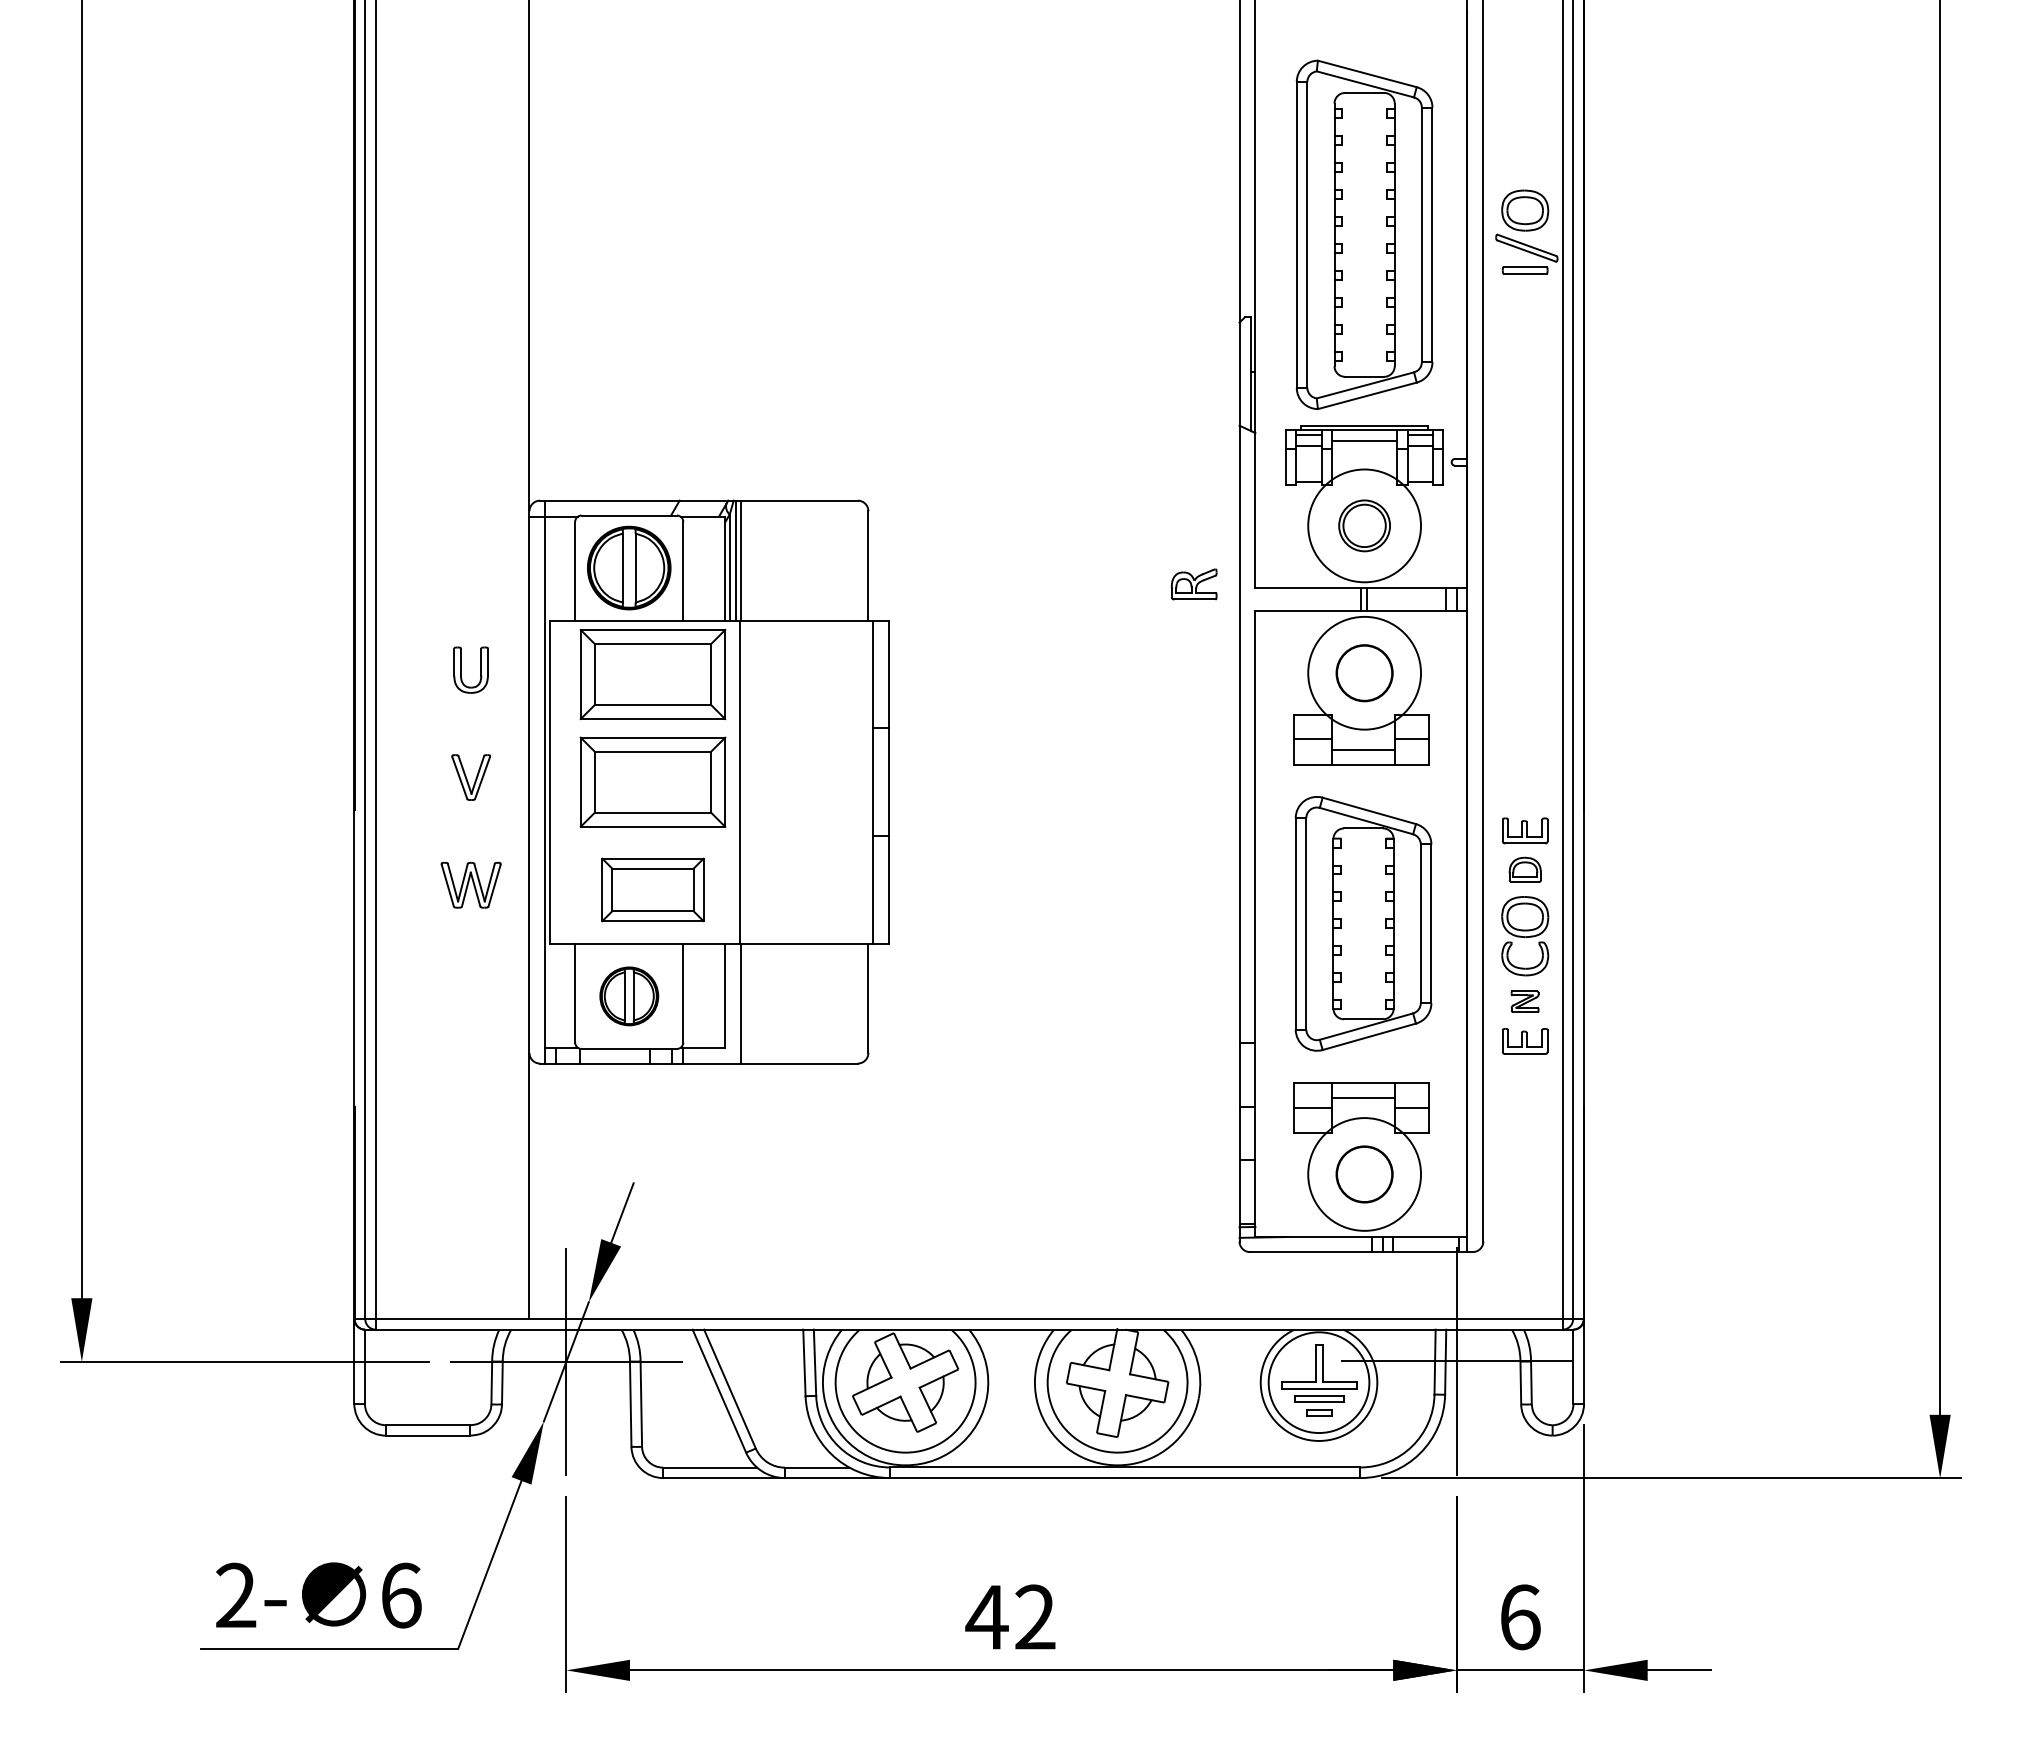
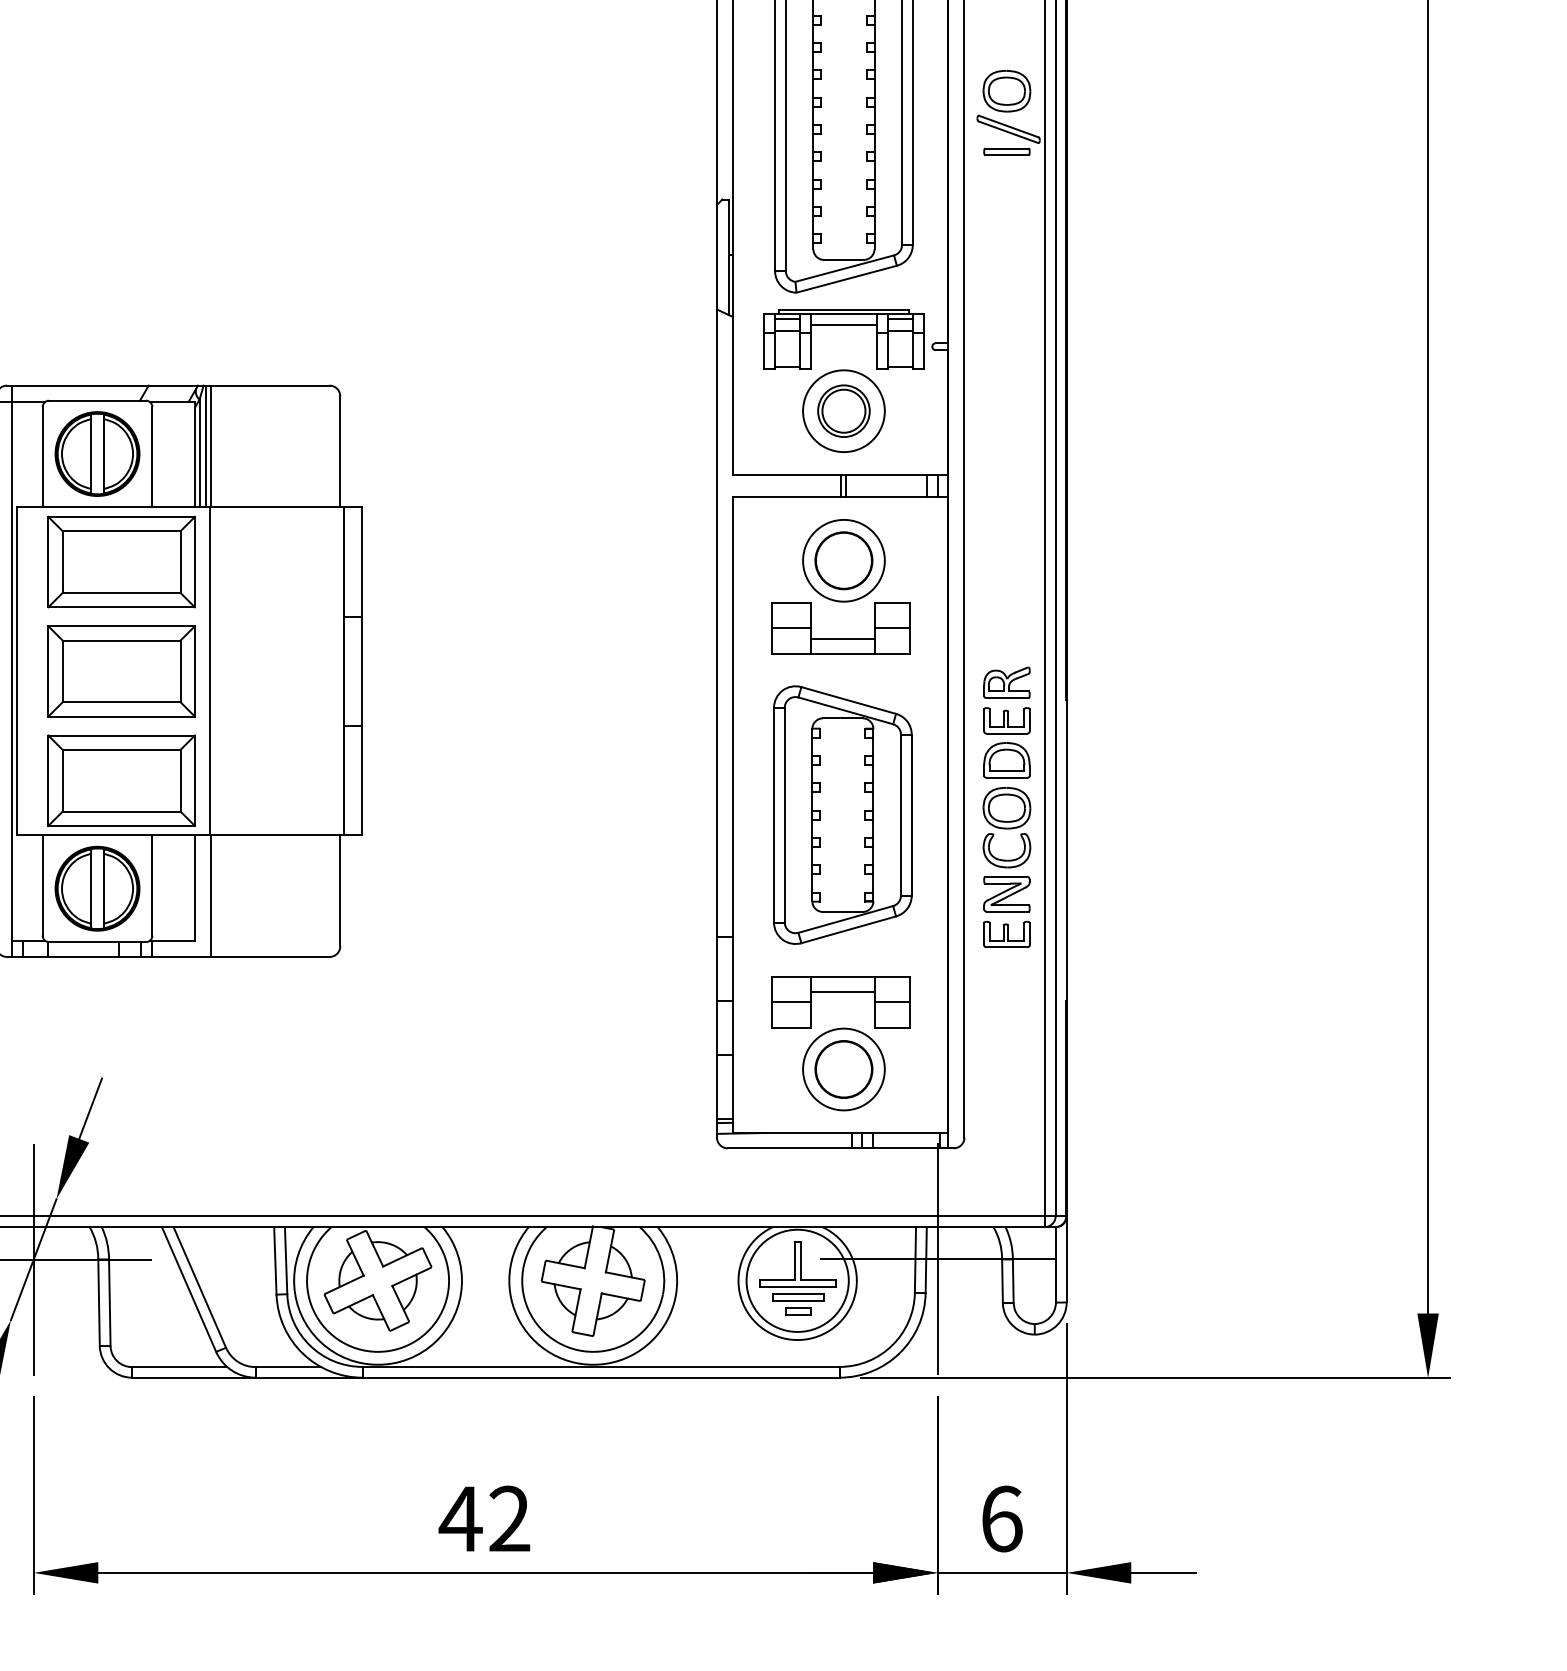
circle: (1364, 525) -> (843, 410), size x0.71
part: (1193, 584) -> (1006, 682), moved
circle: (1364, 672) -> (843, 560), size x0.71
part: (1525, 869) -> (1007, 759), size x1.43
part: (652, 889) -> (121, 780), size x1.43
part: (629, 996) -> (97, 888), size x1.43
part: (1524, 1001) -> (1006, 893), size x1.67
circle: (1364, 1174) -> (843, 1069), size x0.71

